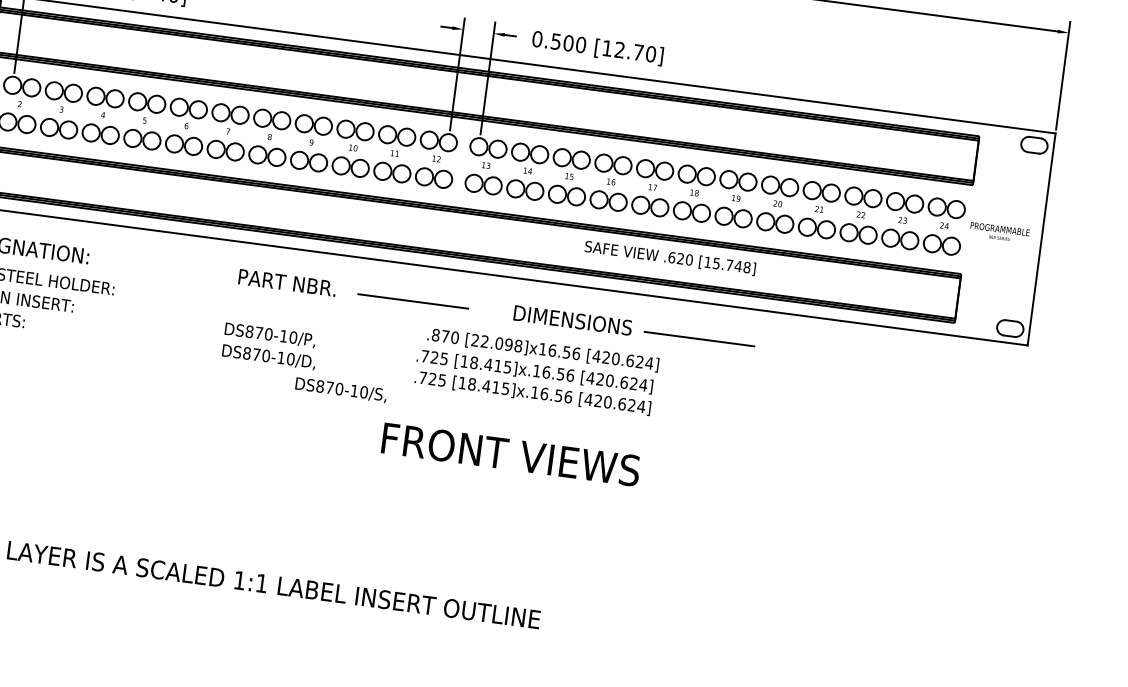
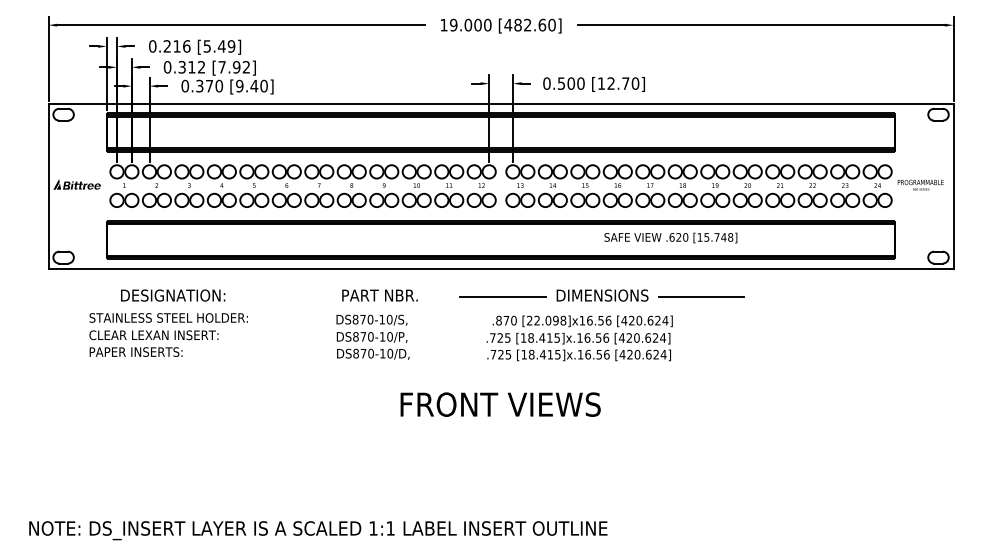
line: (412, 300) -> (502, 296), moved
text: (340, 389) -> (371, 319), moved
text: (510, 454) -> (500, 404), moved

